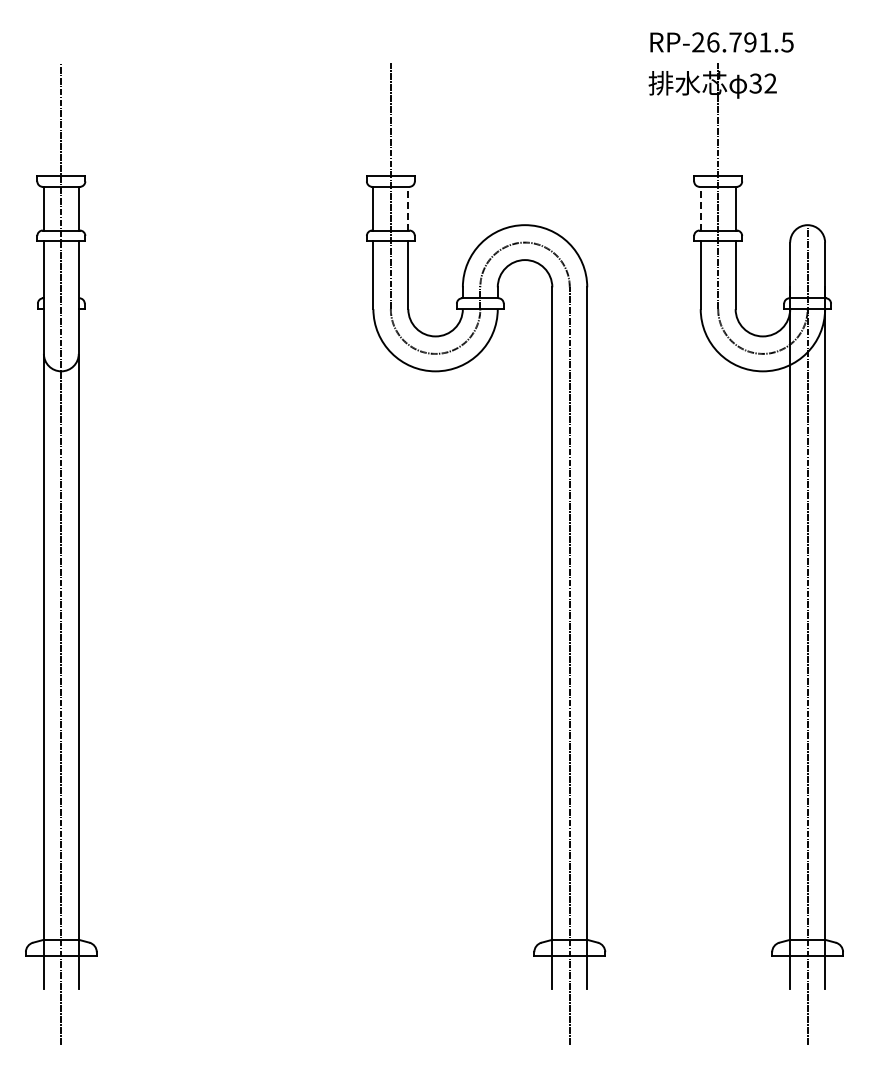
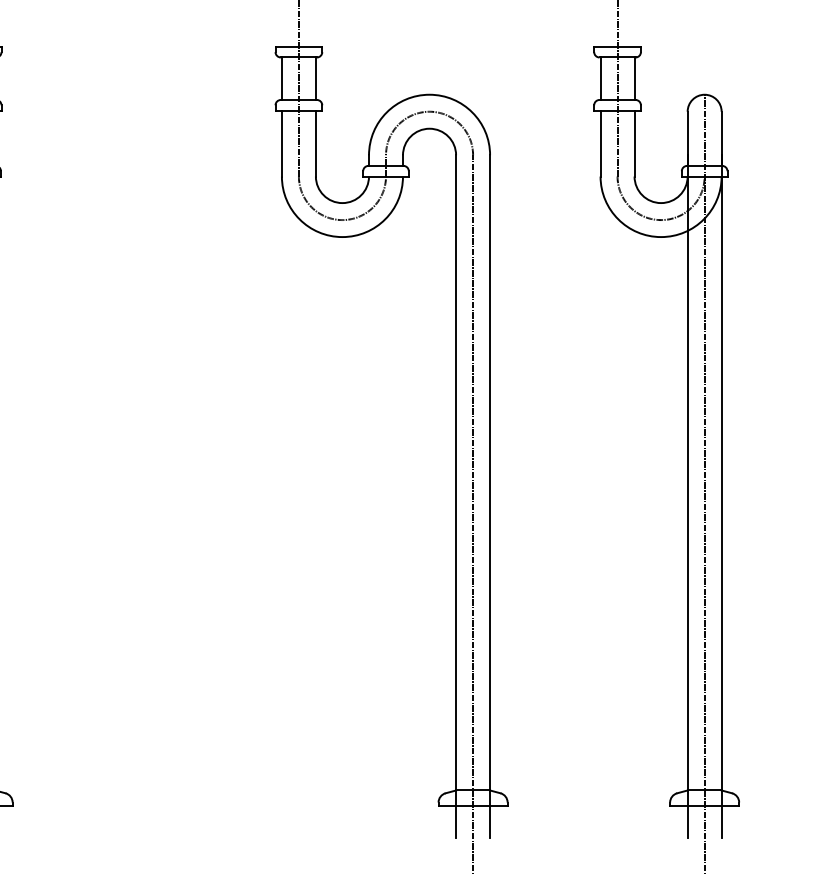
line: (408, 208) -> (316, 78), dashed -> solid
line: (700, 208) -> (600, 78), dashed -> solid

